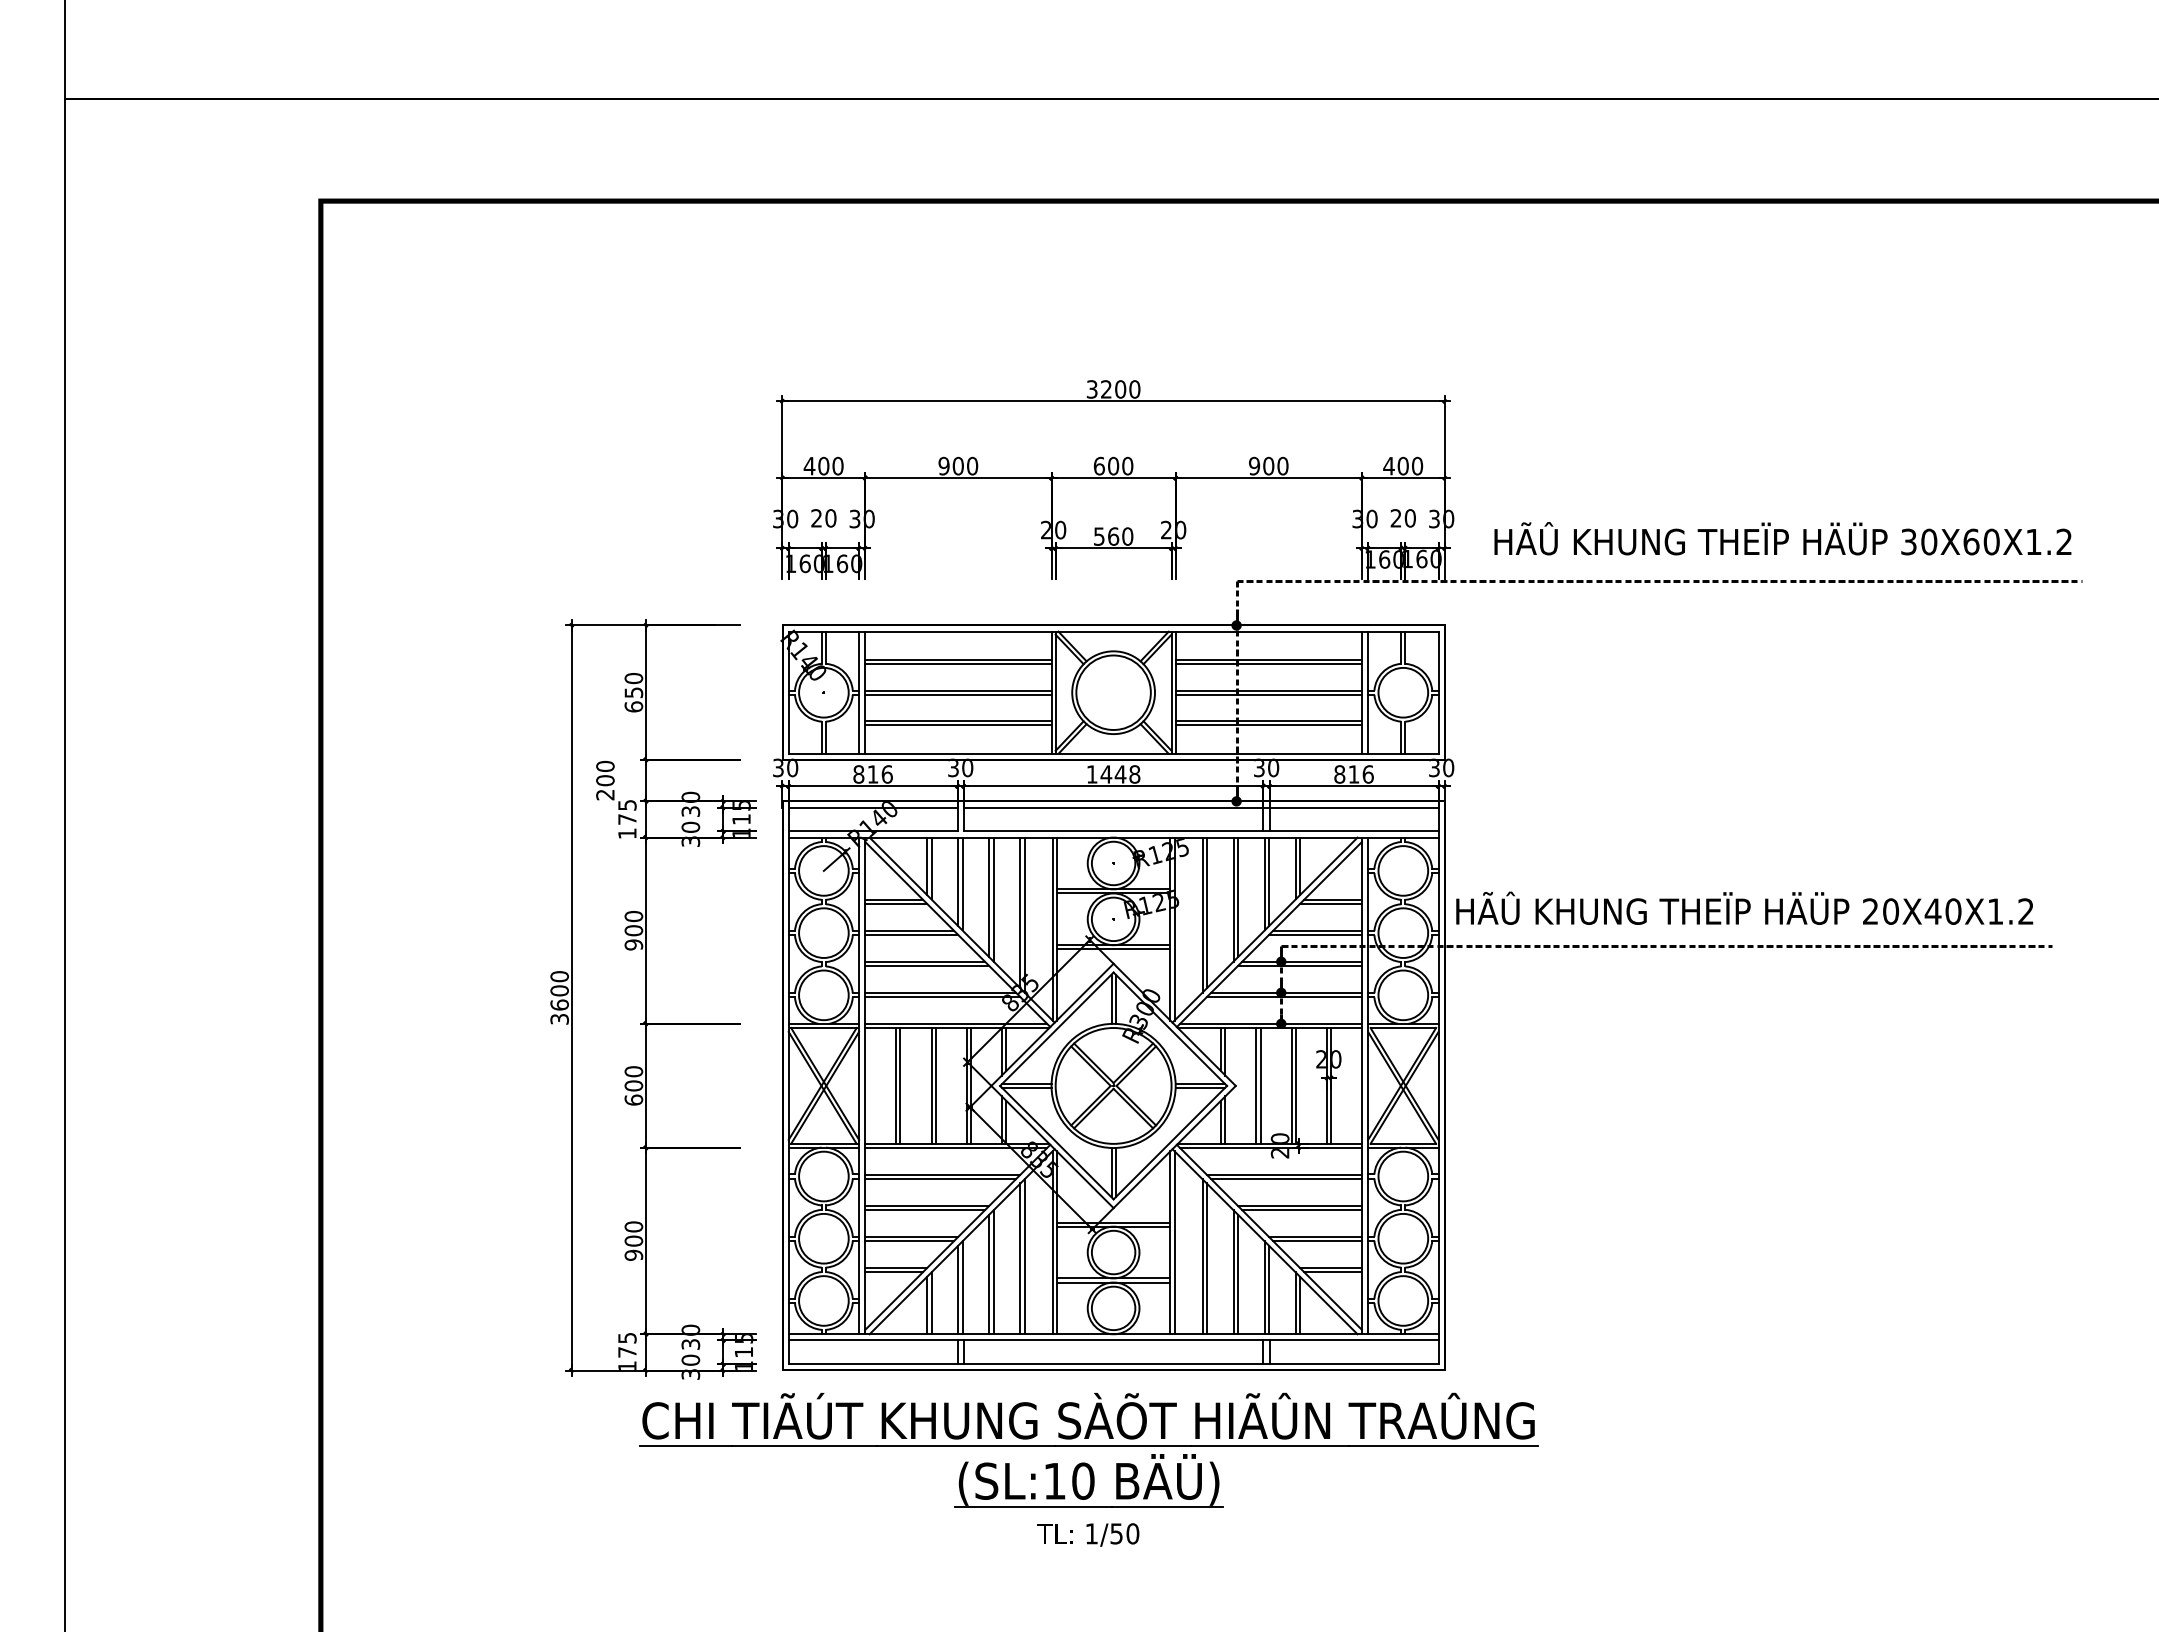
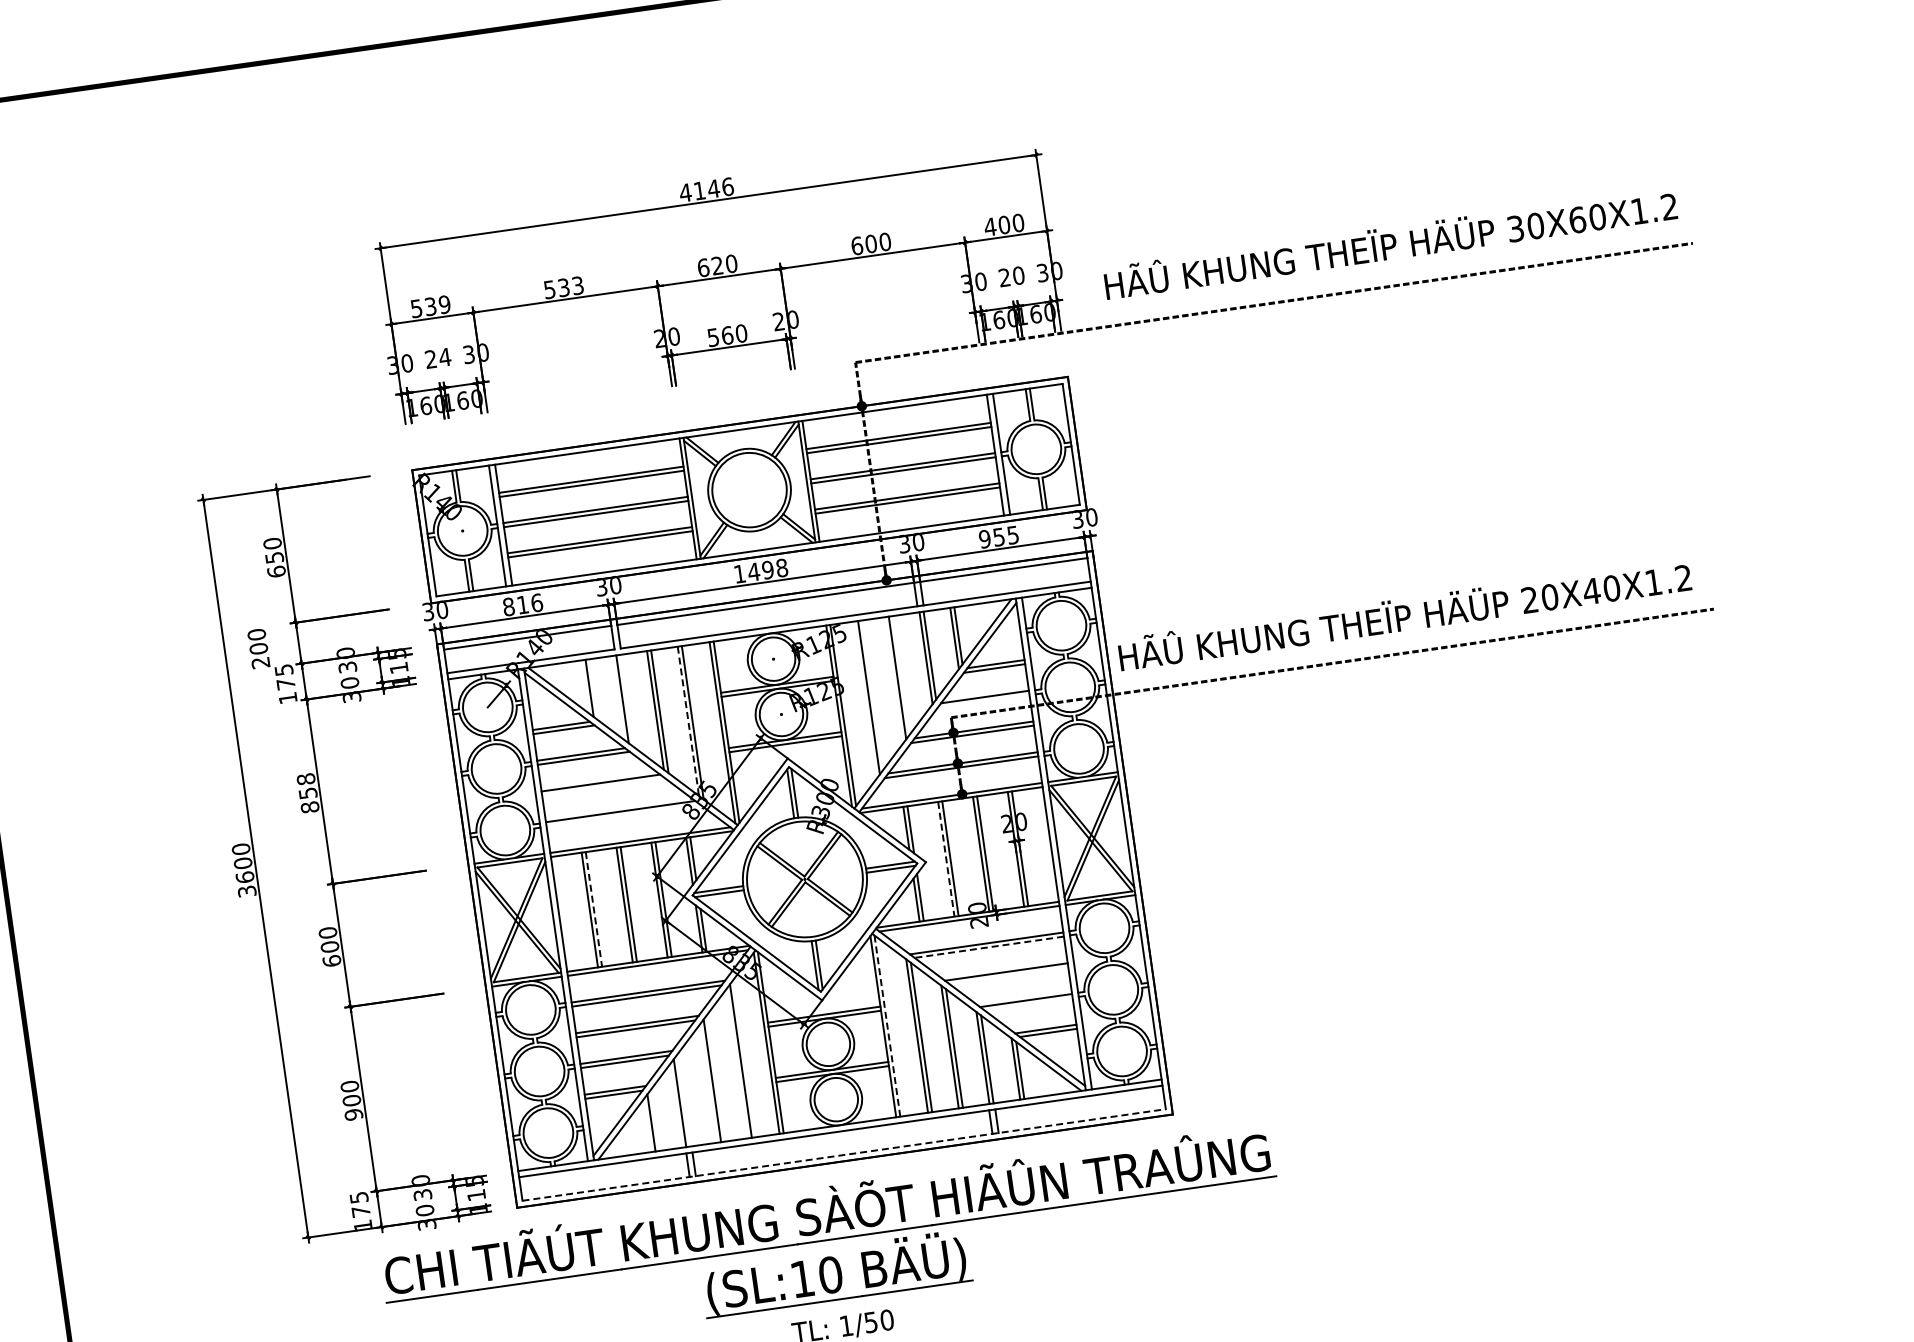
text: (1113, 389) -> (706, 189), 3200 -> 4146
text: (823, 465) -> (430, 306), 400 -> 539
text: (958, 465) -> (563, 287), 900 -> 533
text: (1113, 465) -> (717, 265), 600 -> 620
text: (1254, 465) -> (857, 245), 900 -> 600
text: (830, 518) -> (444, 357), 20 -> 24
text: (1120, 774) -> (767, 570), 1448 -> 1498
text: (1353, 774) -> (998, 537), 816 -> 955
line: (931, 868) -> (594, 689), removed
line: (962, 883) -> (626, 700), removed
line: (1237, 897) -> (901, 675), removed
line: (1206, 912) -> (872, 694), removed
line: (1020, 913) -> (688, 721), solid -> dashed
text: (633, 930) -> (307, 793), 900 -> 858
line: (1315, 934) -> (983, 701), removed
line: (927, 965) -> (603, 786), removed
line: (942, 996) -> (622, 814), removed
line: (900, 1085) -> (593, 909), solid -> dashed
line: (1256, 1085) -> (946, 858), solid -> dashed
line: (1286, 1179) -> (989, 947), solid -> dashed
line: (1301, 1210) -> (1008, 976), removed
line: (1317, 1241) -> (1028, 1004), removed
line: (1174, 1243) -> (887, 1026), solid -> dashed
line: (1020, 1258) -> (737, 1063), removed
line: (989, 1274) -> (708, 1083), removed
line: (962, 1287) -> (683, 1100), removed
line: (931, 1303) -> (655, 1120), removed
line: (1113, 1364) -> (844, 1155), solid -> dashed

